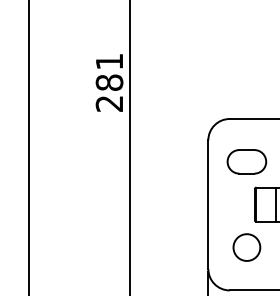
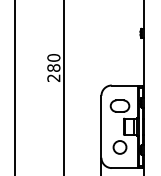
text: (108, 60) -> (53, 57), 281 -> 280

